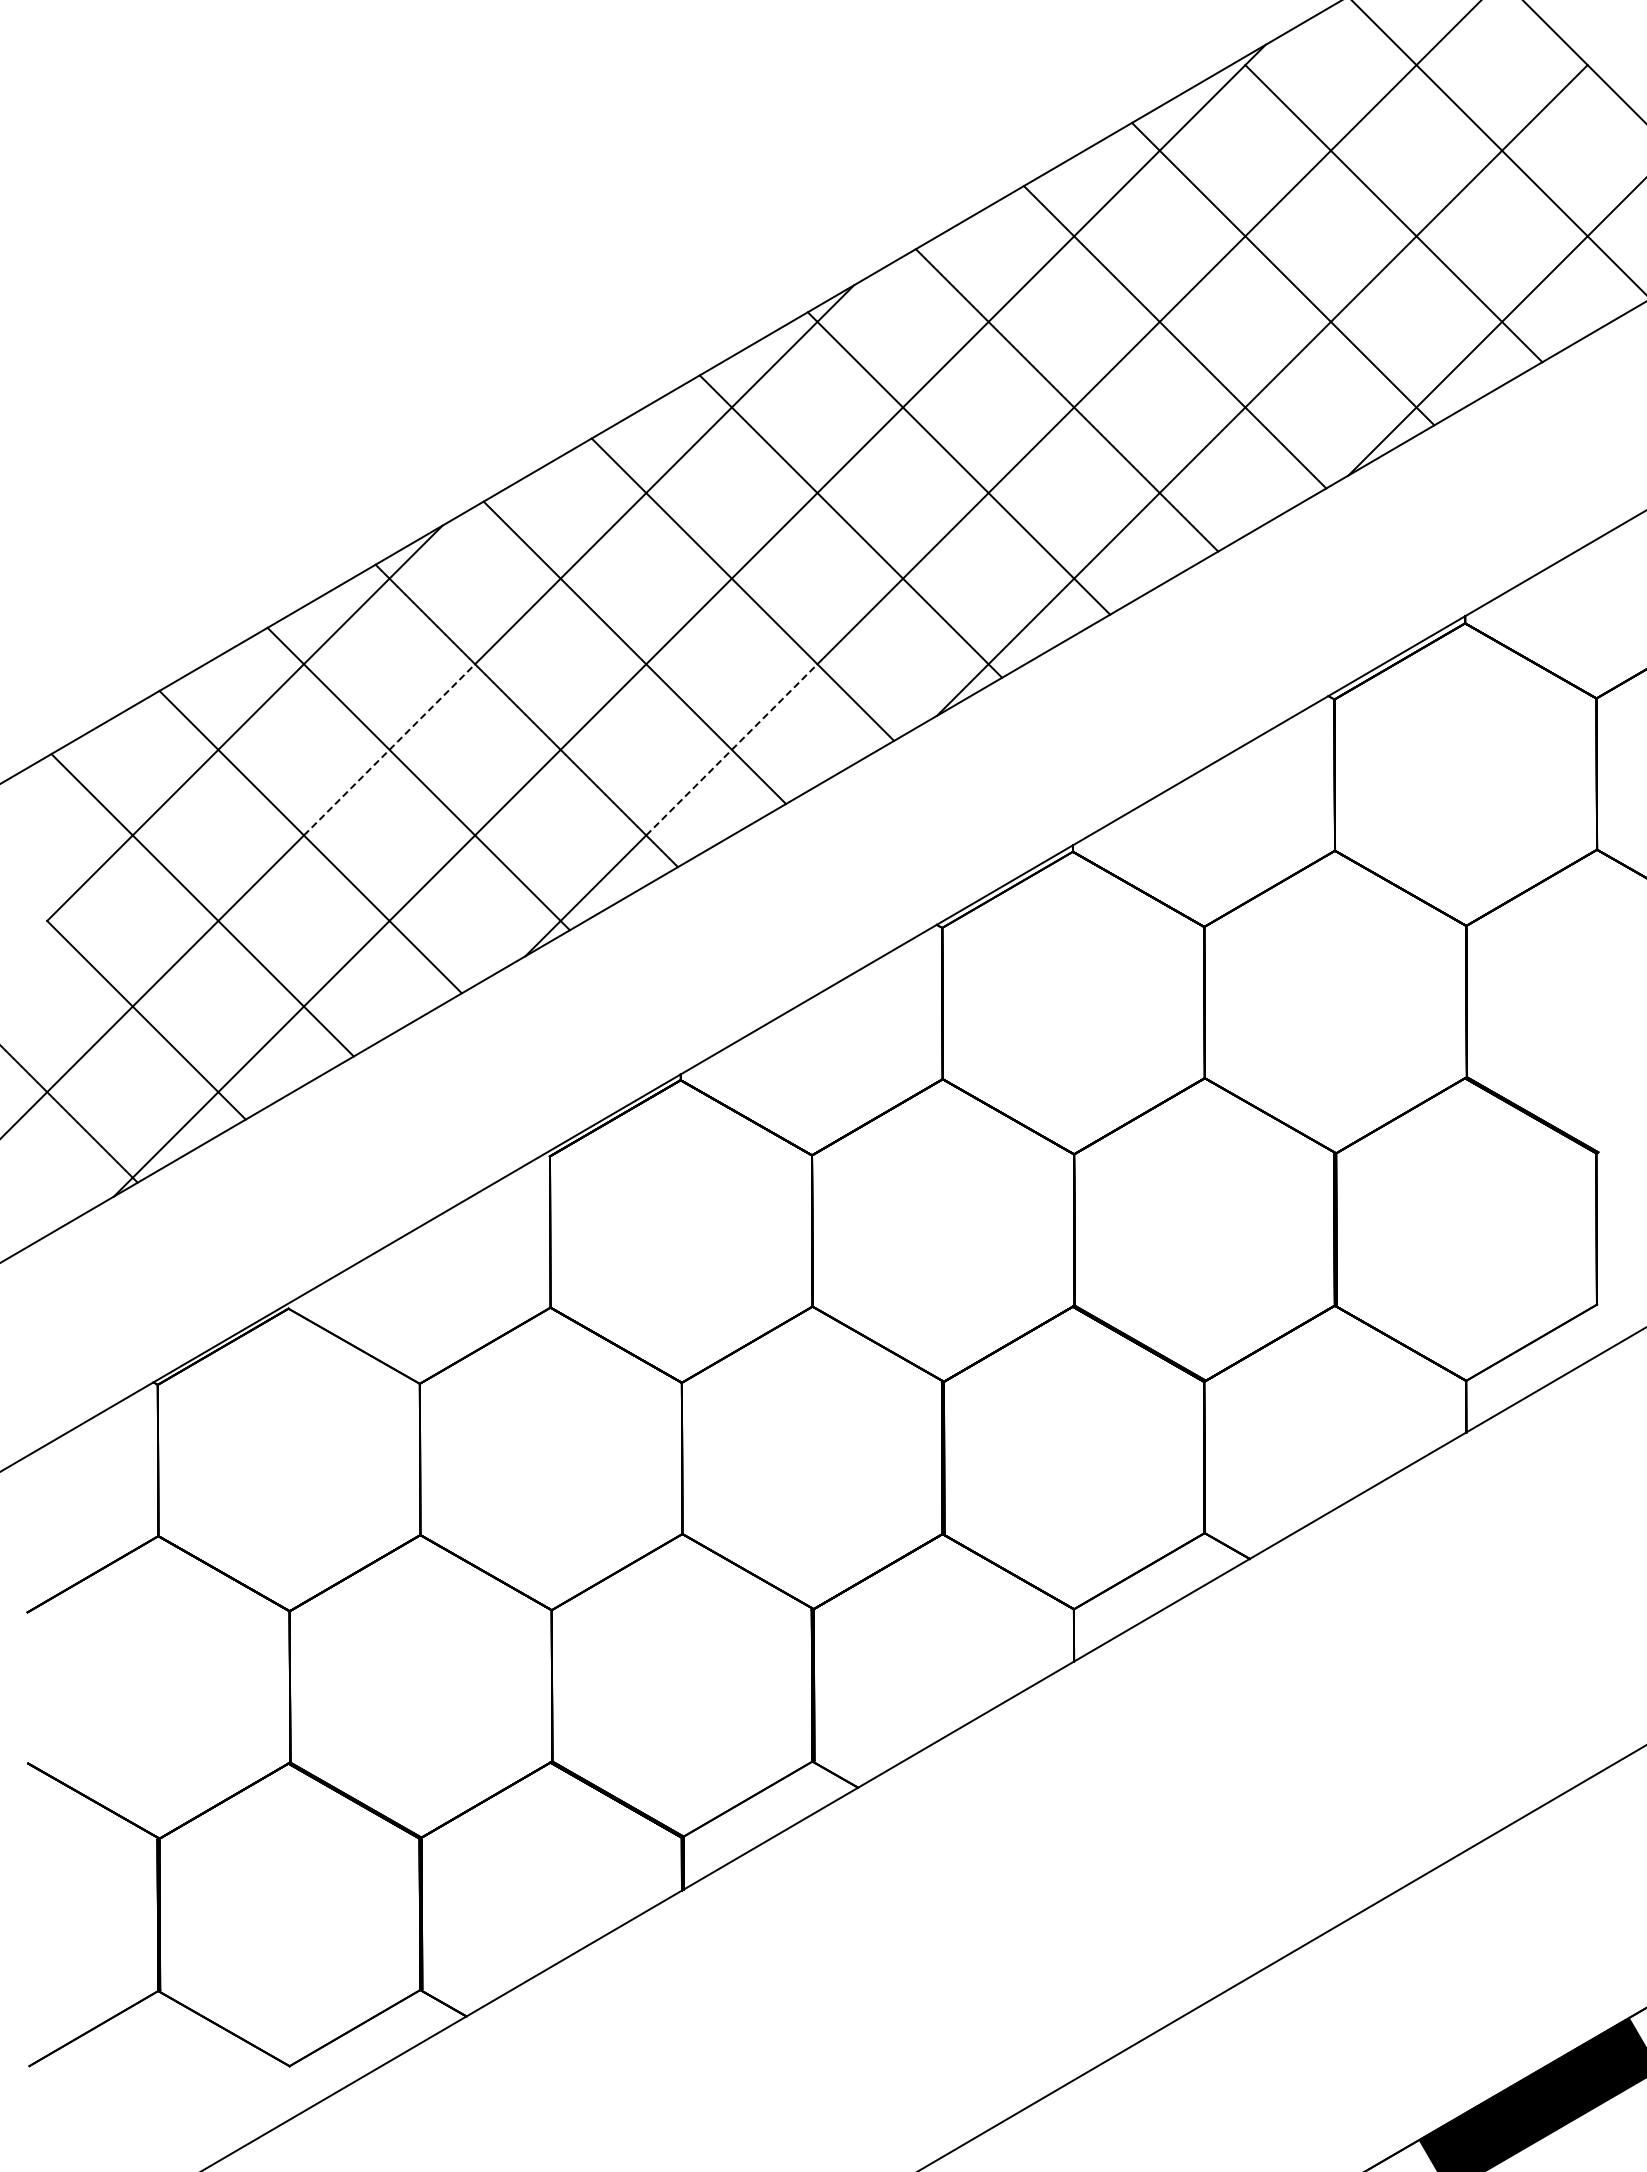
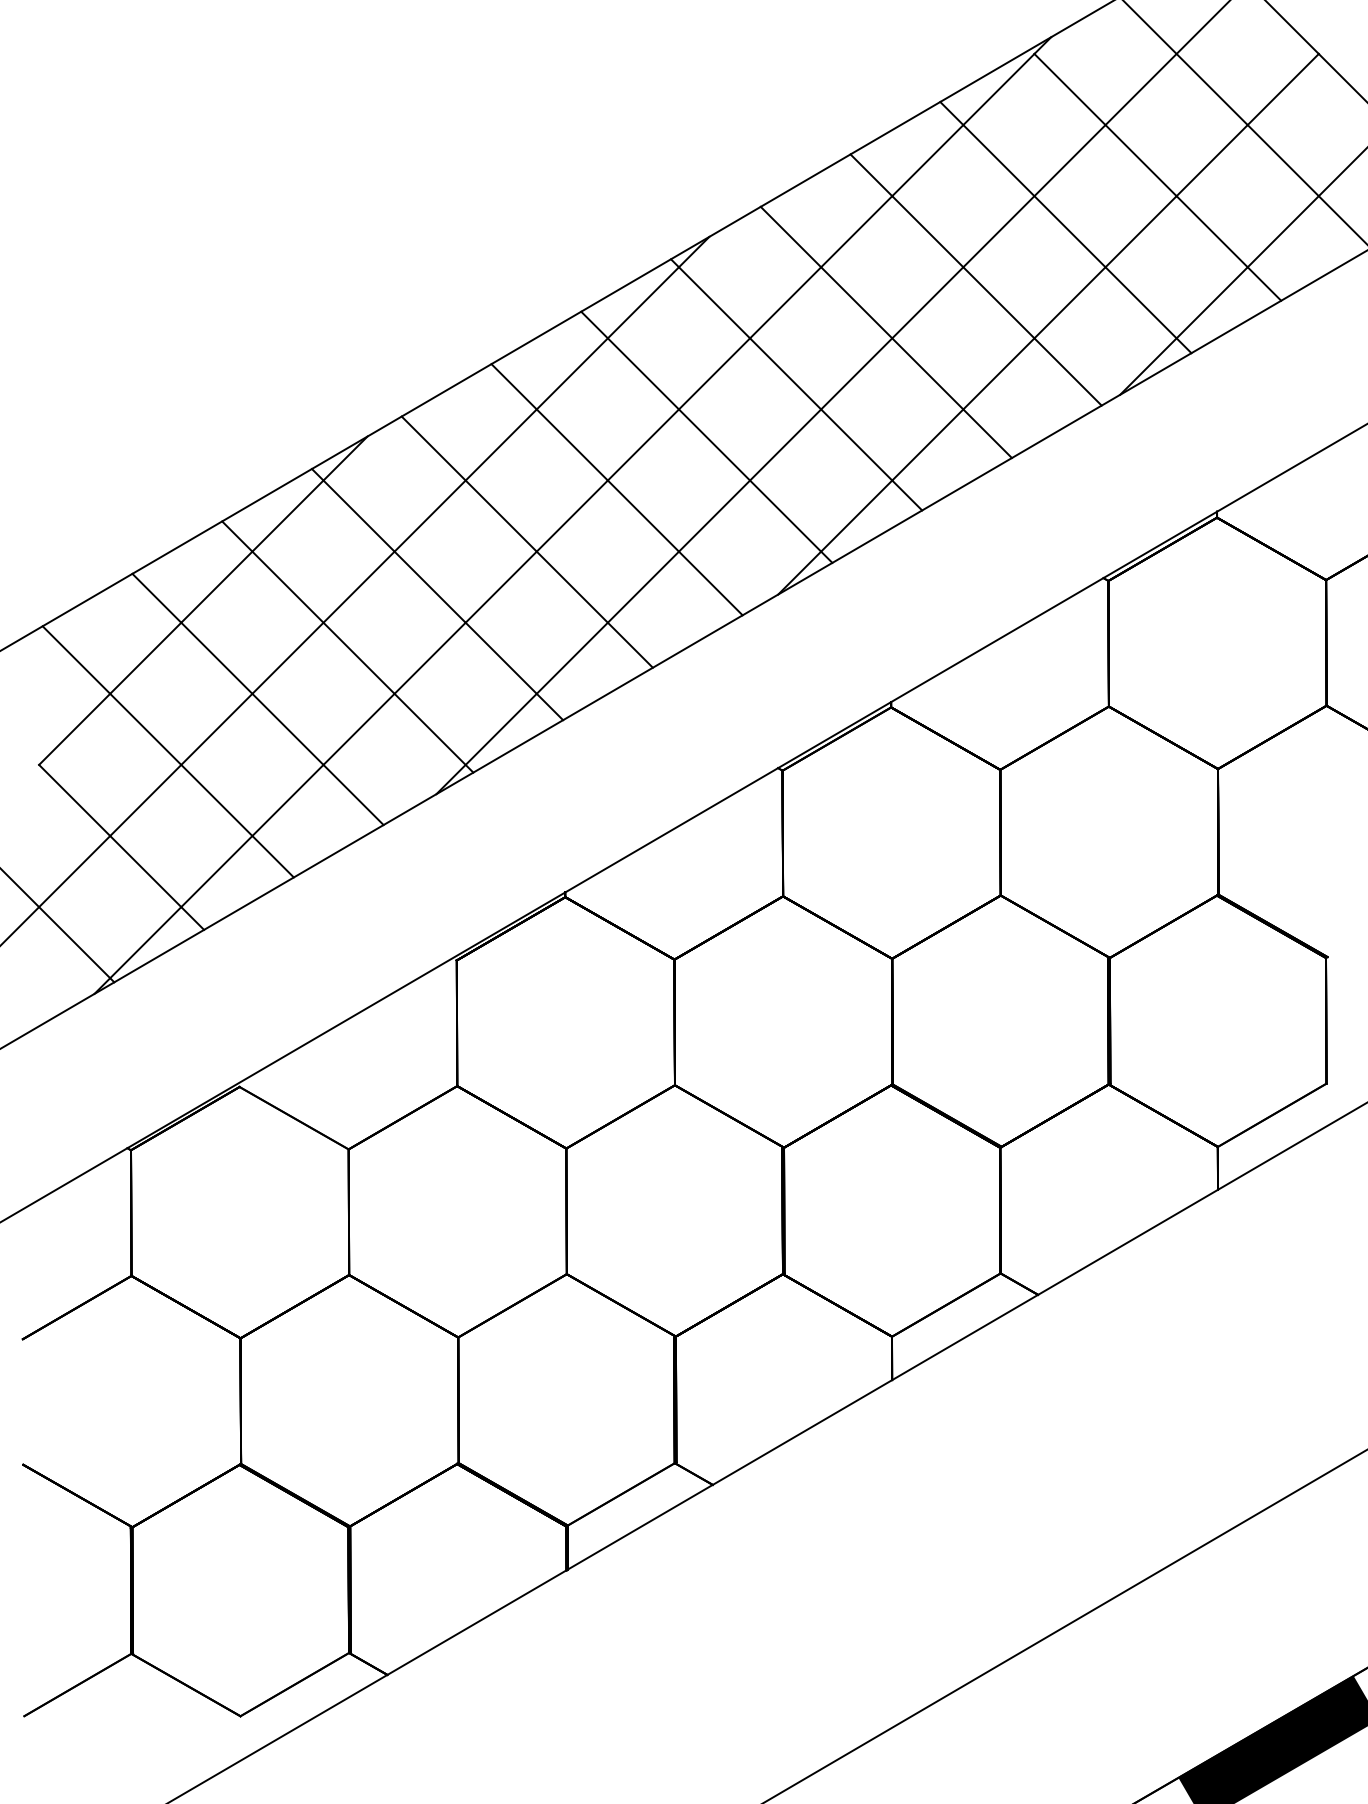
line: (389, 749) -> (323, 622), dashed -> solid
line: (732, 749) -> (608, 622), dashed -> solid

